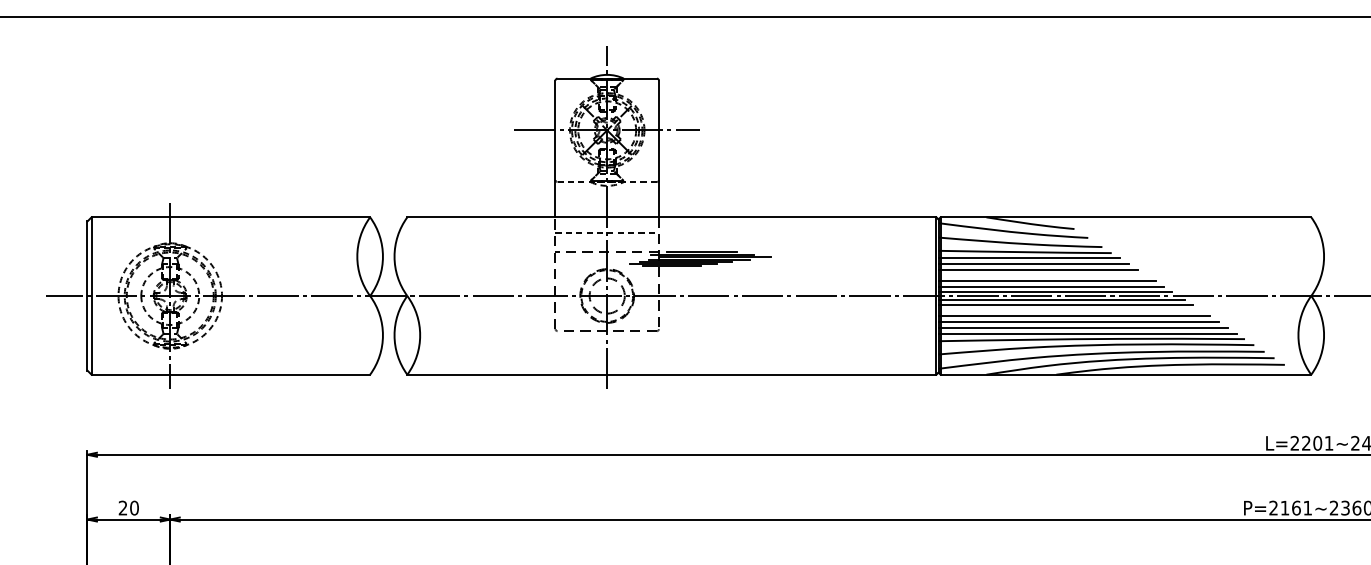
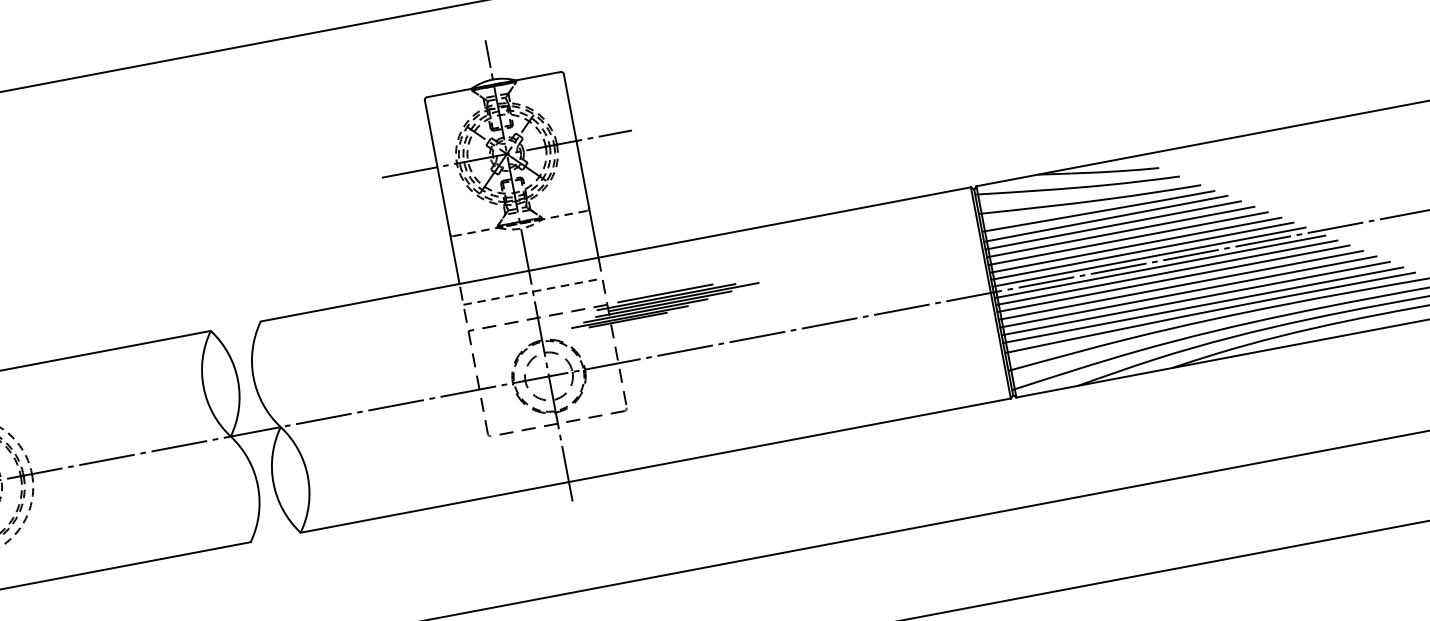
line: (1042, 275) -> (1127, 238), added
line: (1069, 310) -> (1173, 278), added

